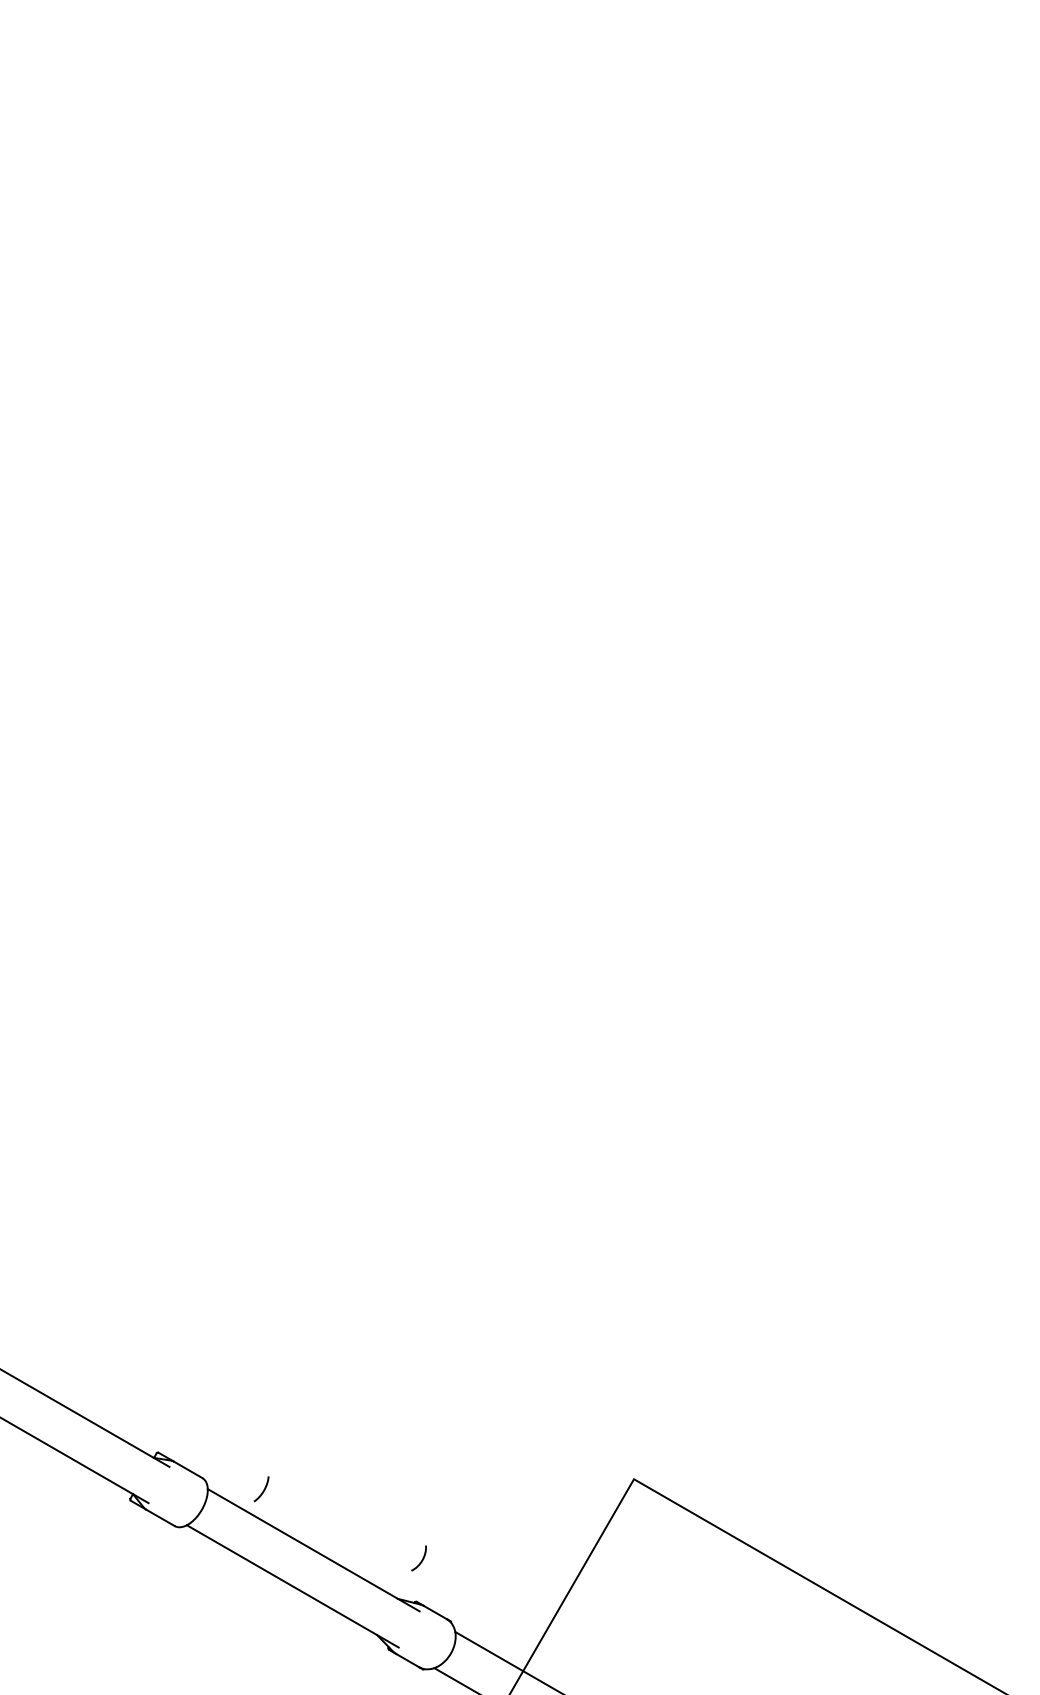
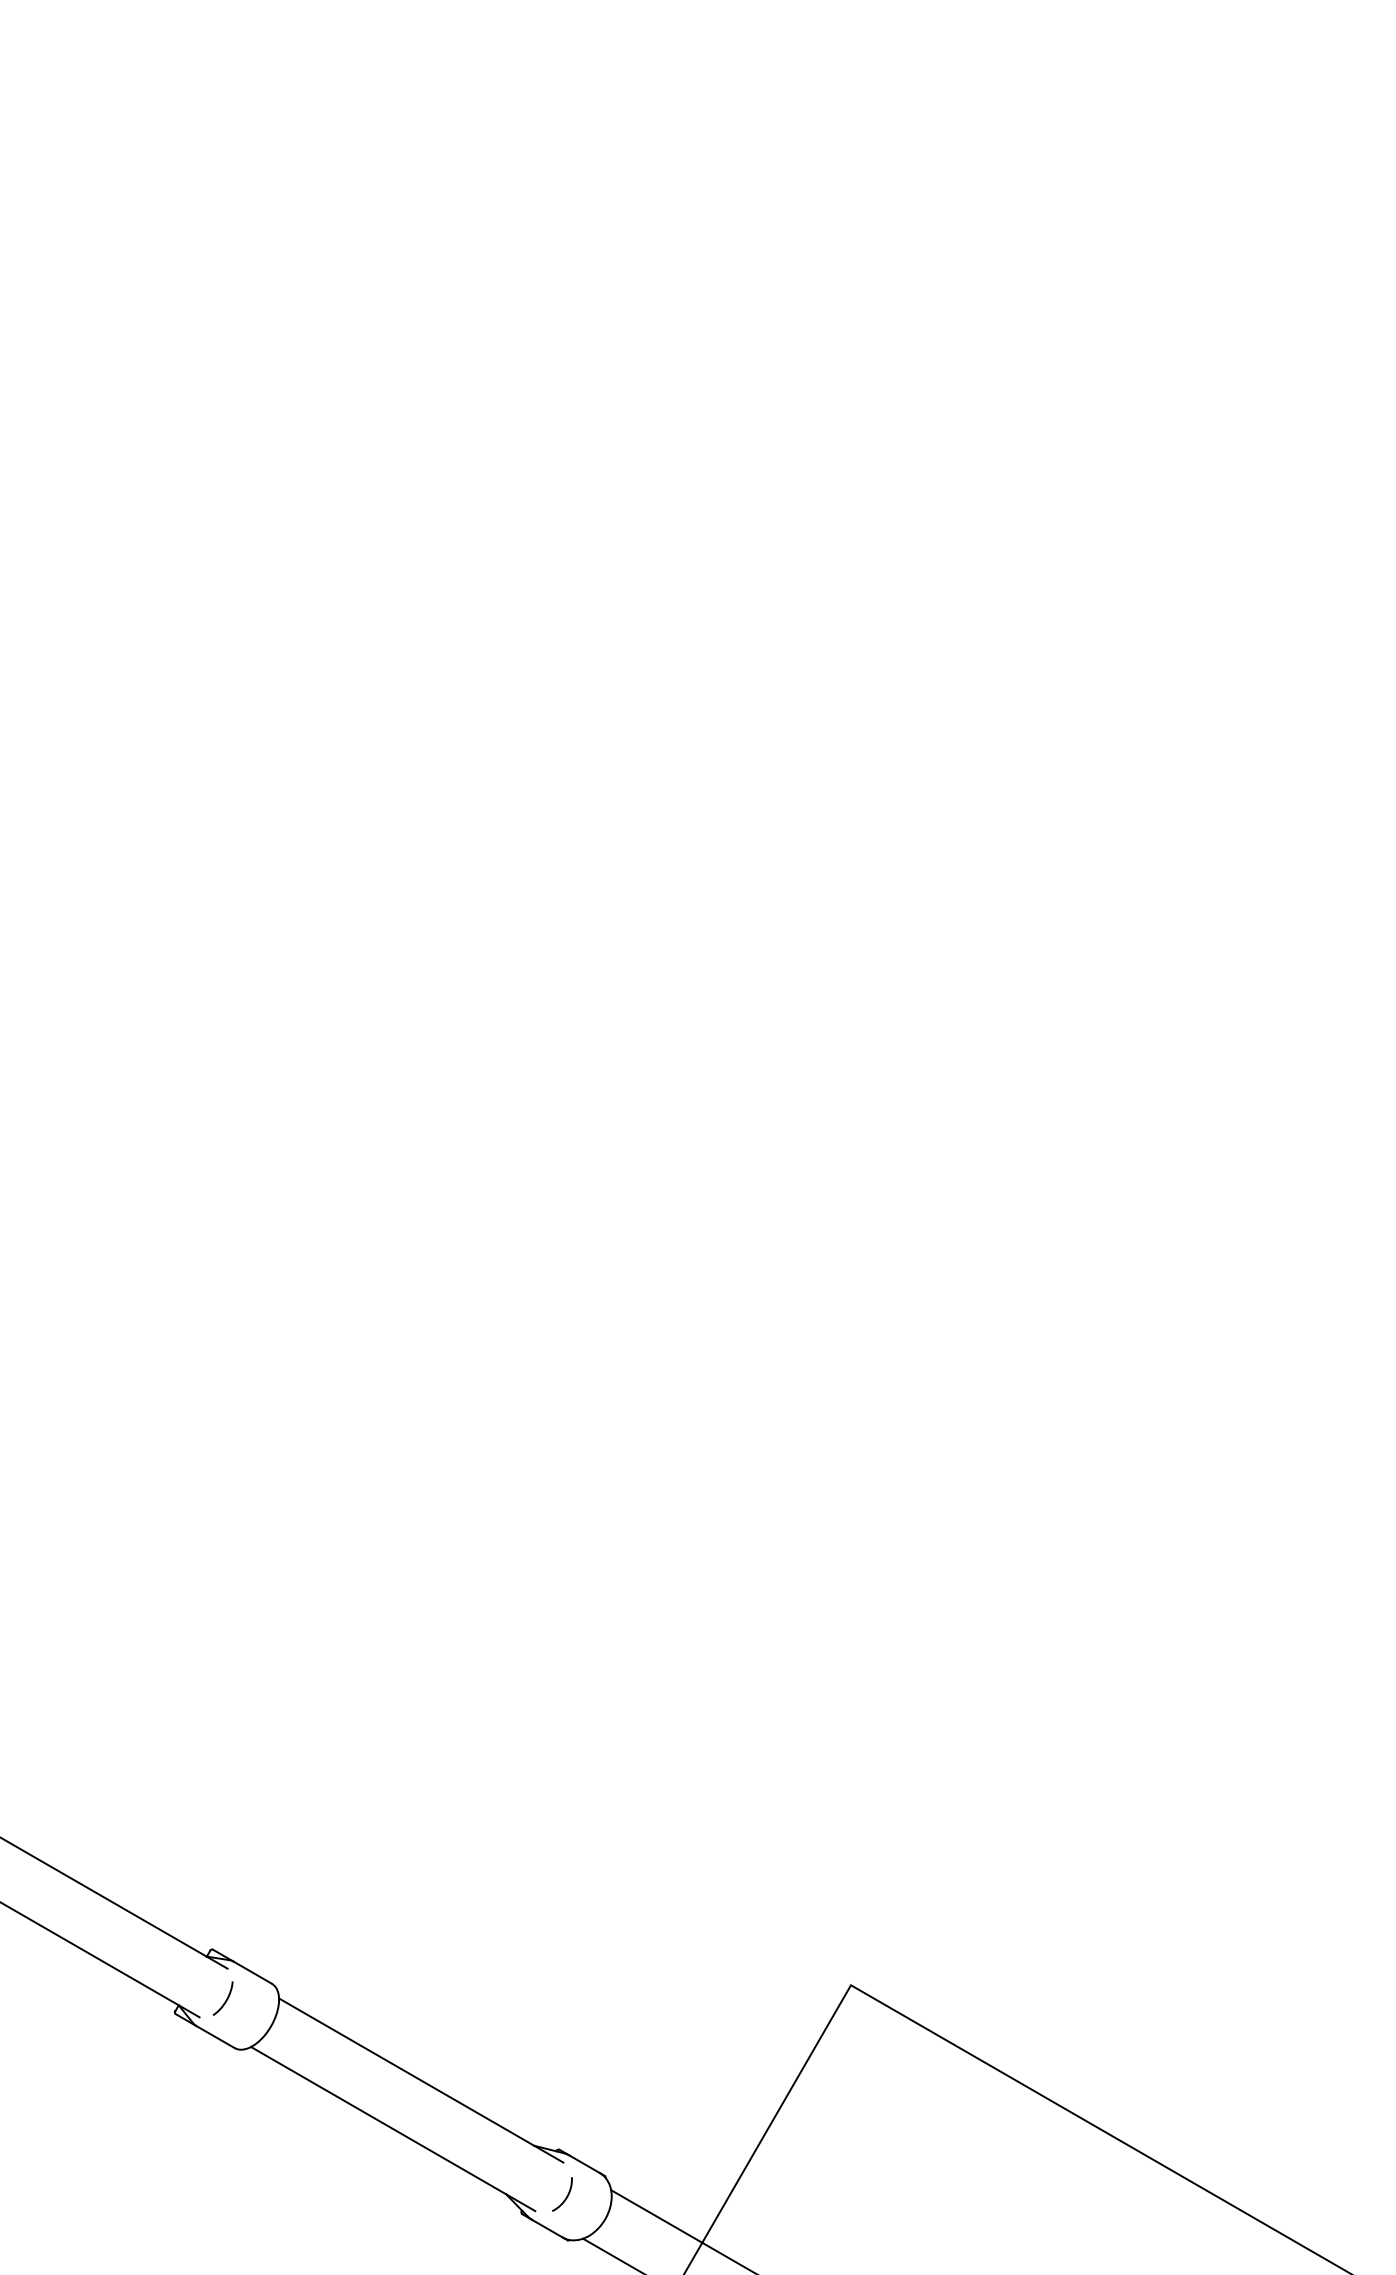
curve: (263, 1490) -> (225, 2000), moved
curve: (422, 1559) -> (566, 2195), moved

